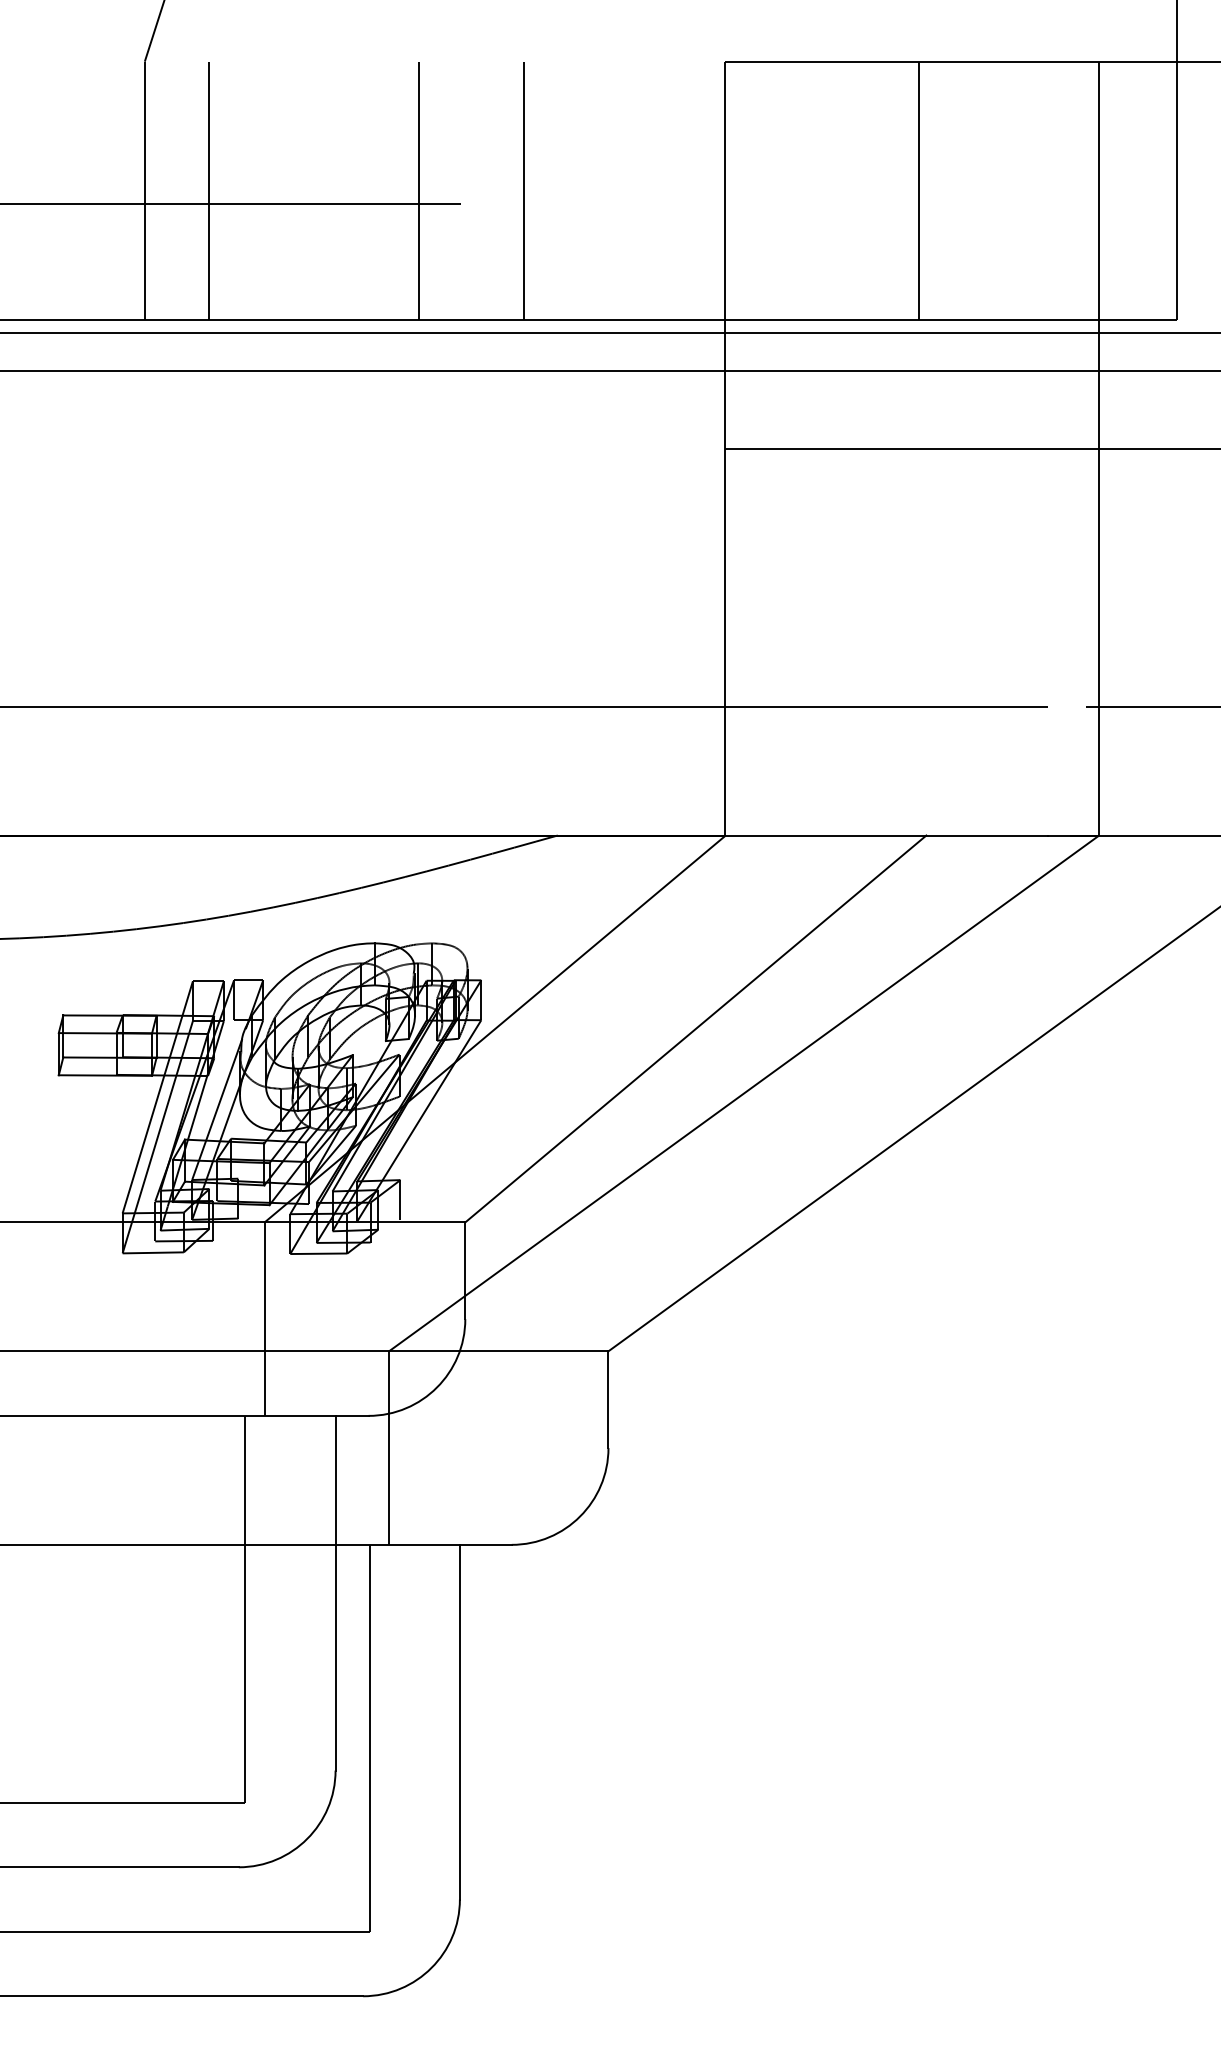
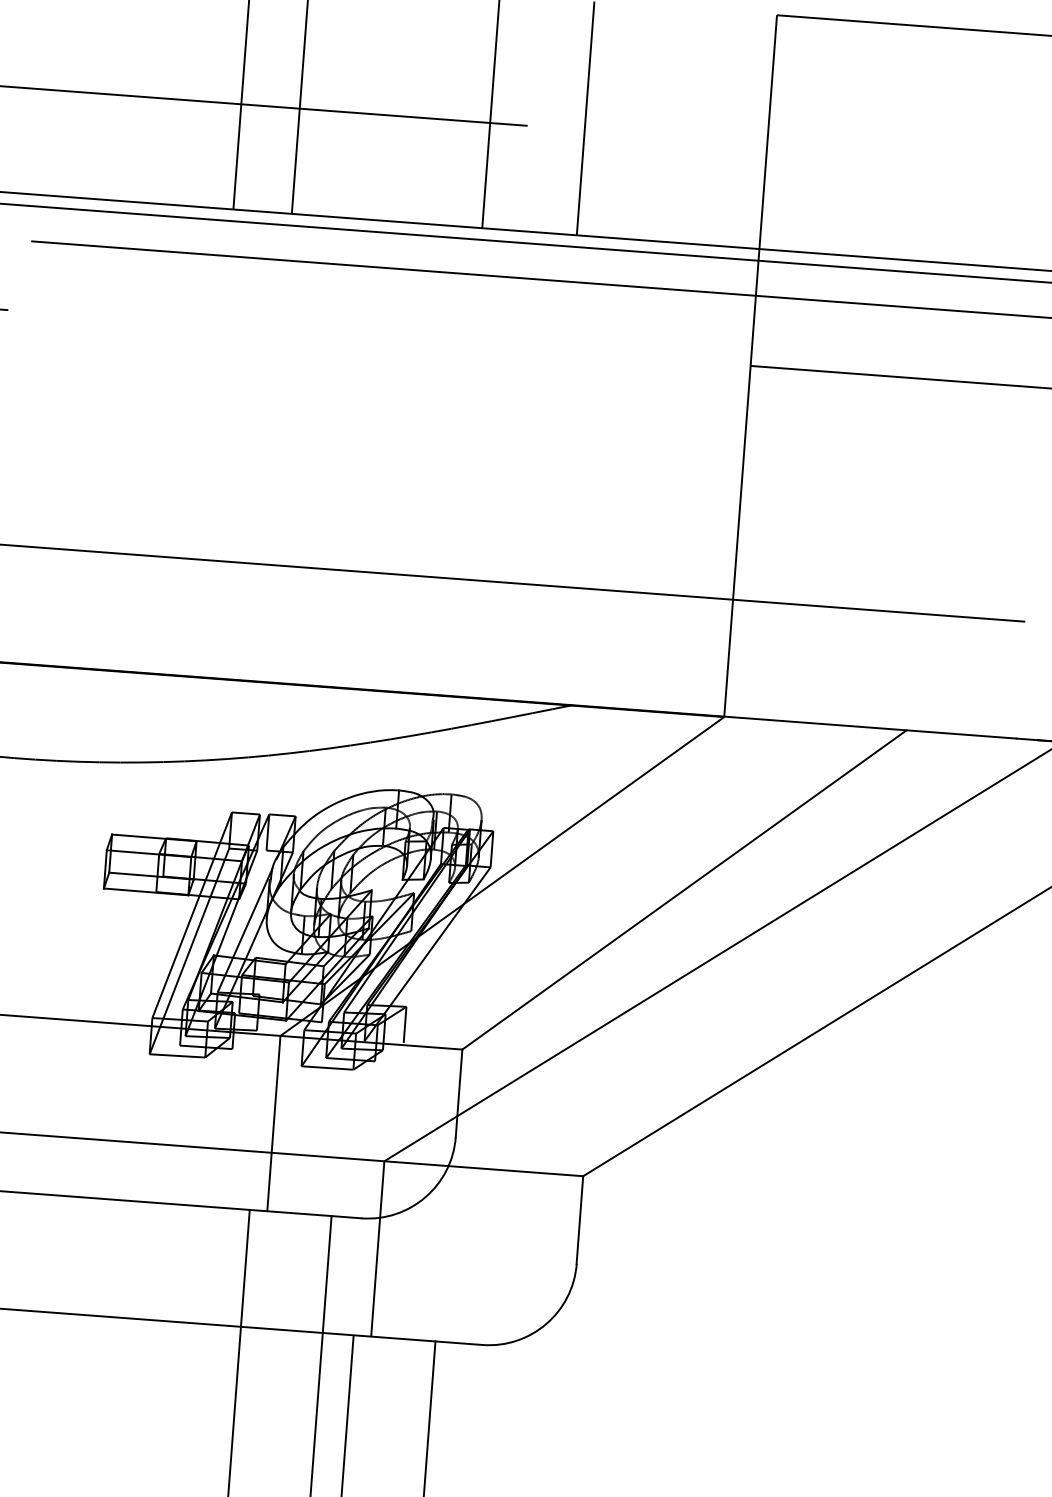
line: (918, 190) -> (943, 145), removed

